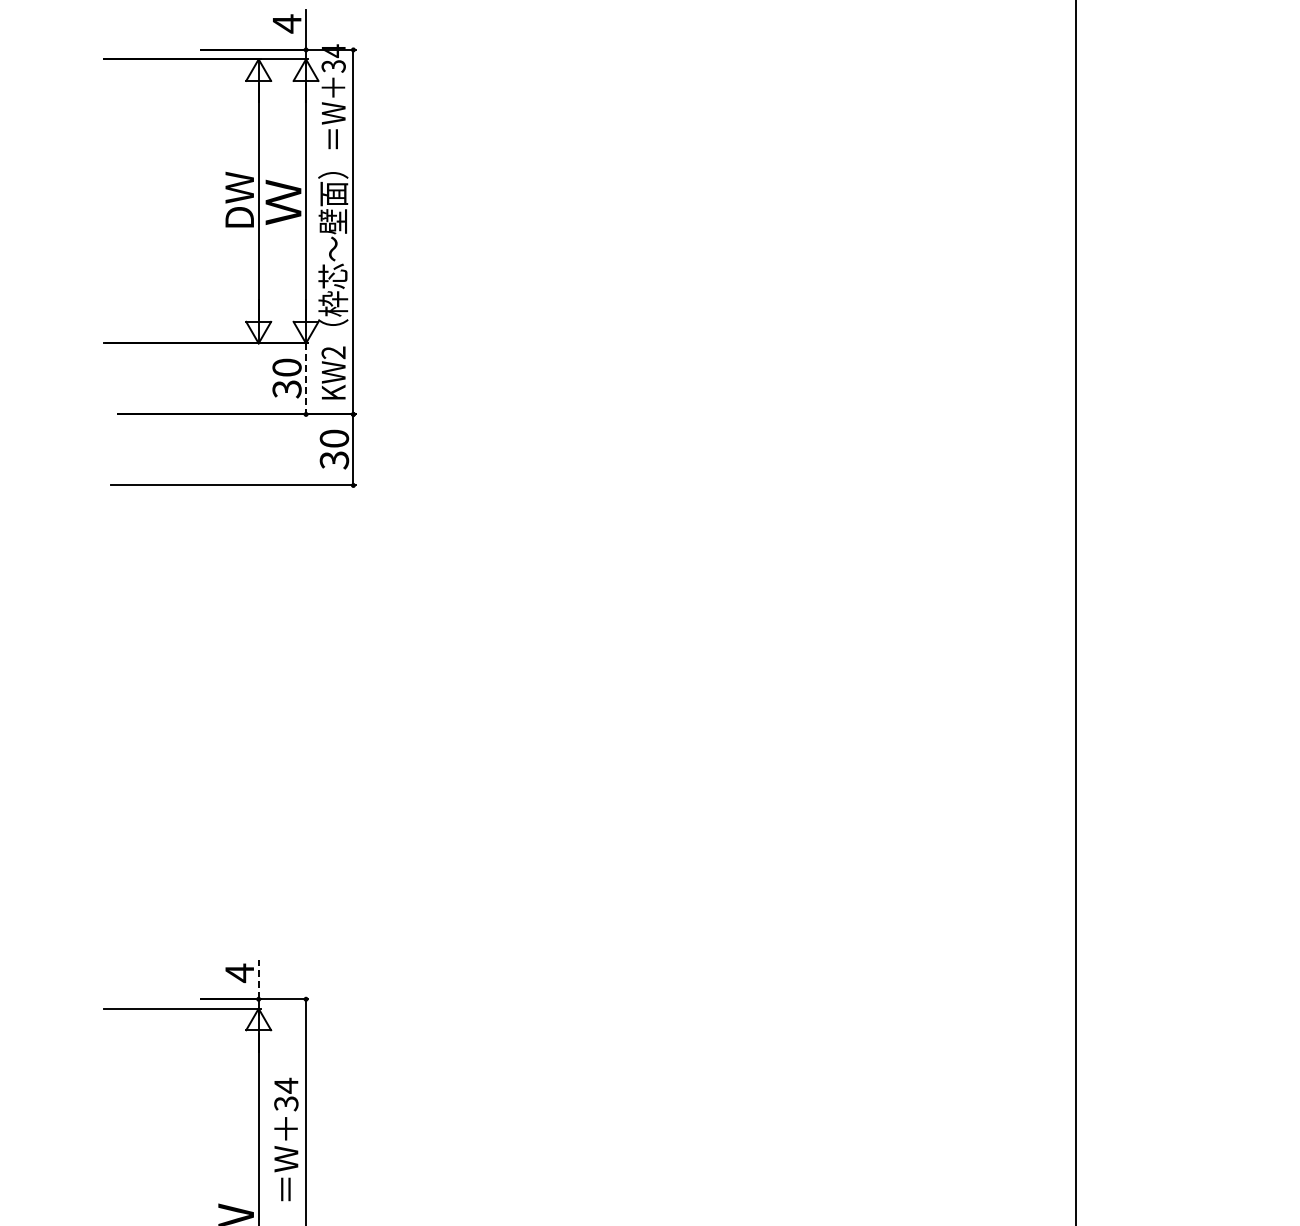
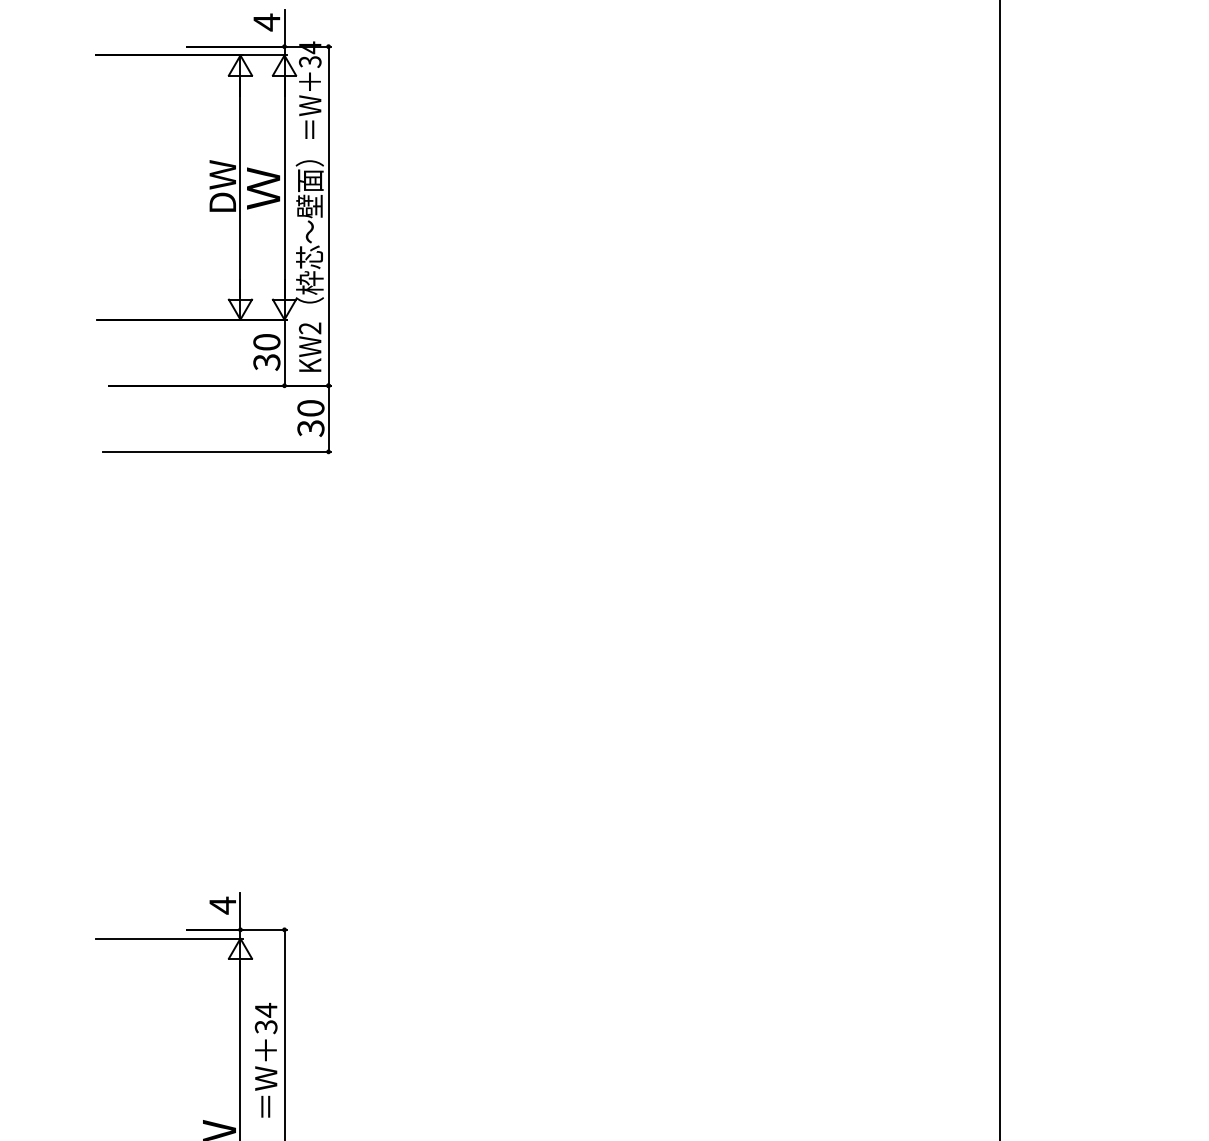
line: (306, 378) -> (284, 352), dashed -> solid
line: (258, 979) -> (240, 911), dashed -> solid

